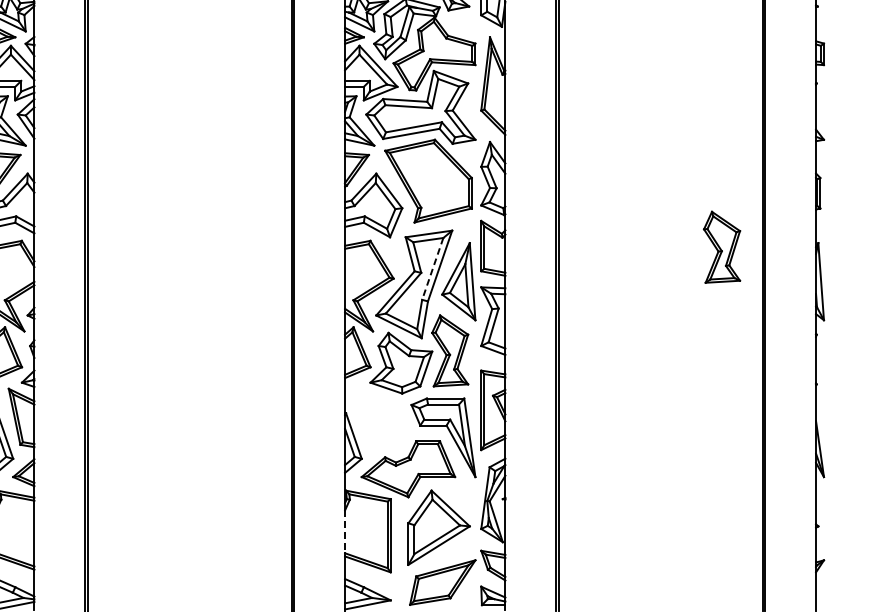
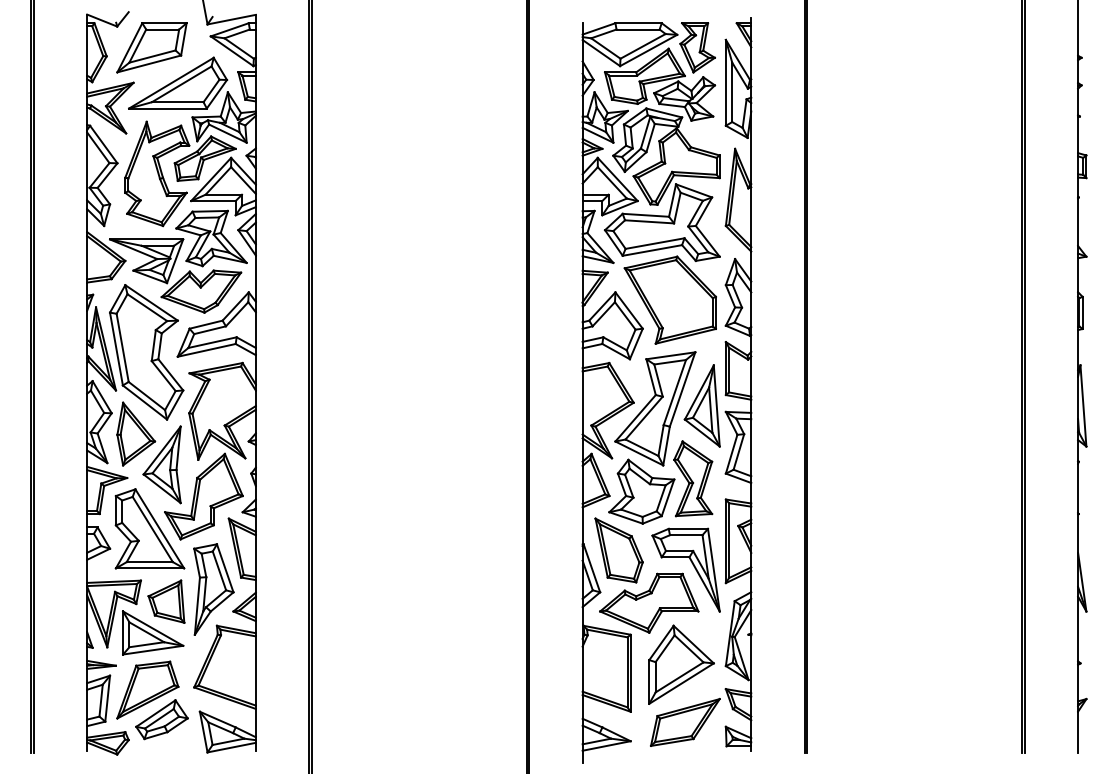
part: (722, 247) -> (979, 369), removed
line: (432, 269) -> (674, 393), dashed -> solid
part: (379, 419) -> (618, 550), added
line: (344, 532) -> (582, 669), dashed -> solid

